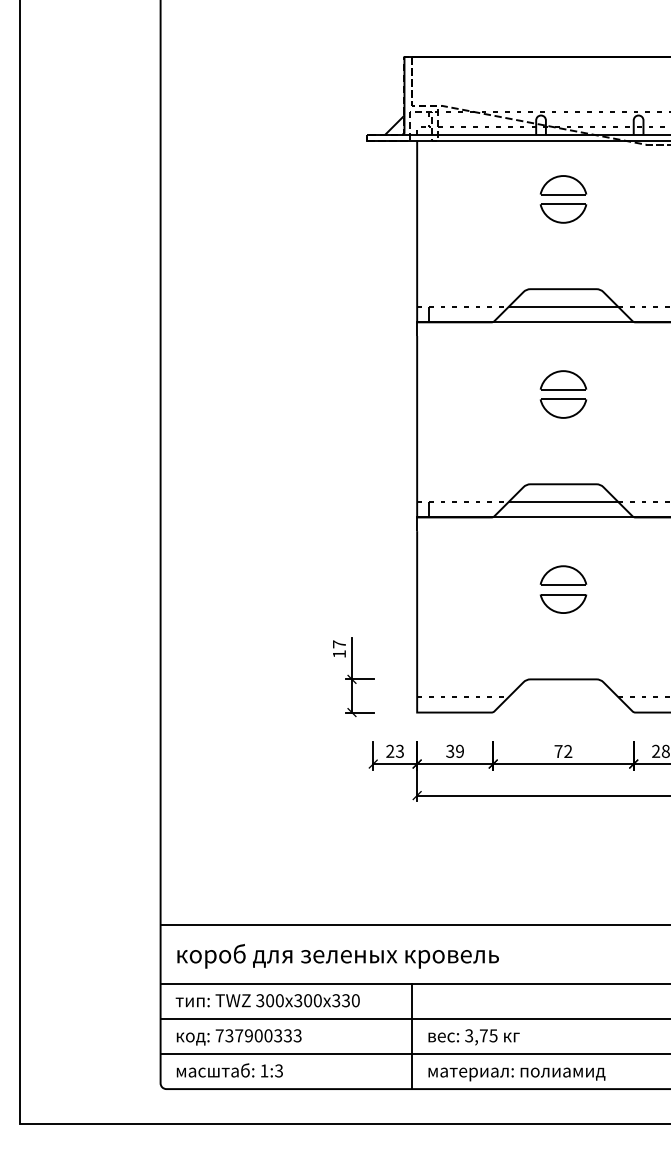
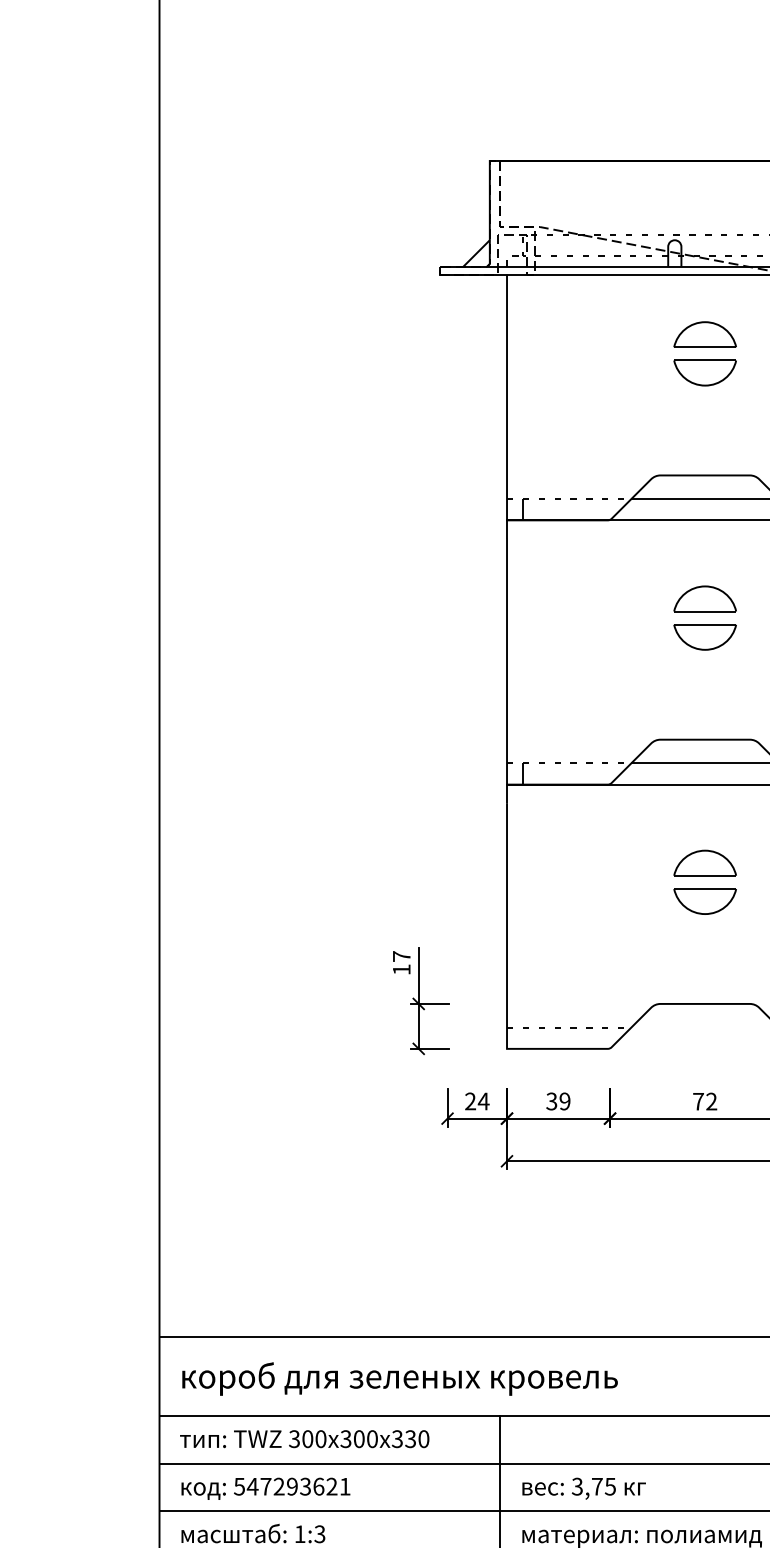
text: (399, 750) -> (483, 1100), 23 -> 24
text: (258, 1035) -> (292, 1486), 737900333 -> 547293621

